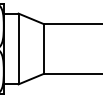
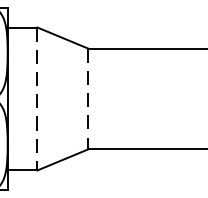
line: (43, 48) -> (87, 97), solid -> dashed
line: (18, 49) -> (37, 100), solid -> dashed

